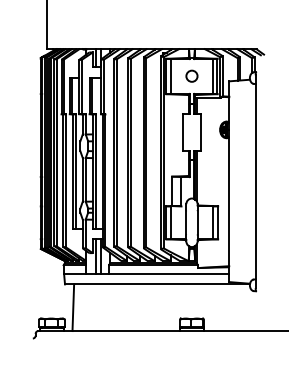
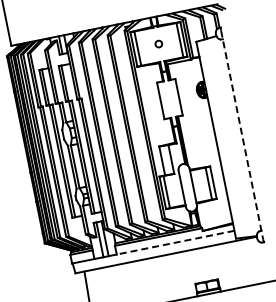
circle: (191, 75) -> (158, 43), size x0.6
line: (255, 182) -> (242, 135), solid -> dashed
line: (168, 274) -> (175, 243), solid -> dashed

